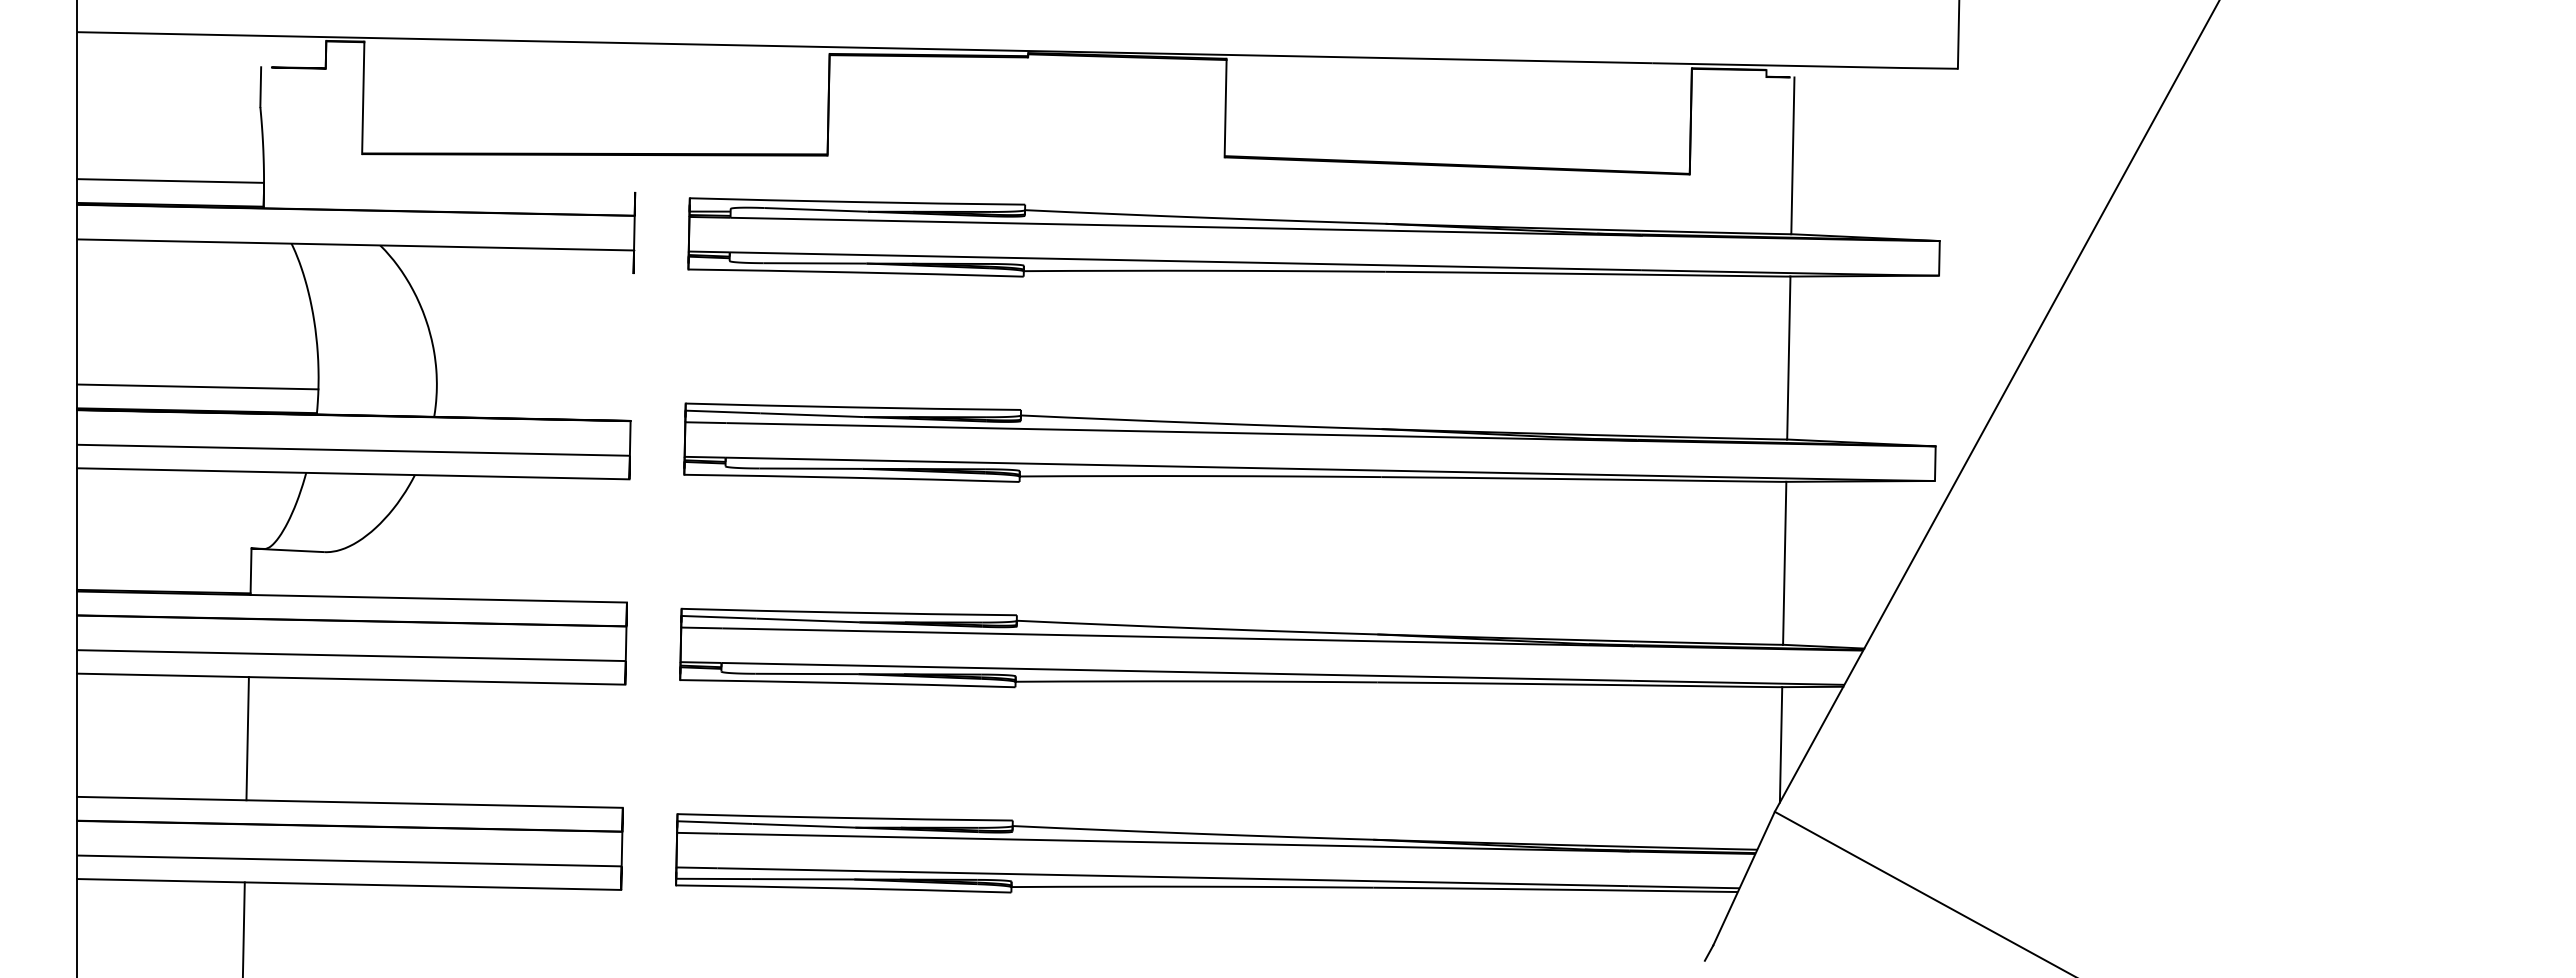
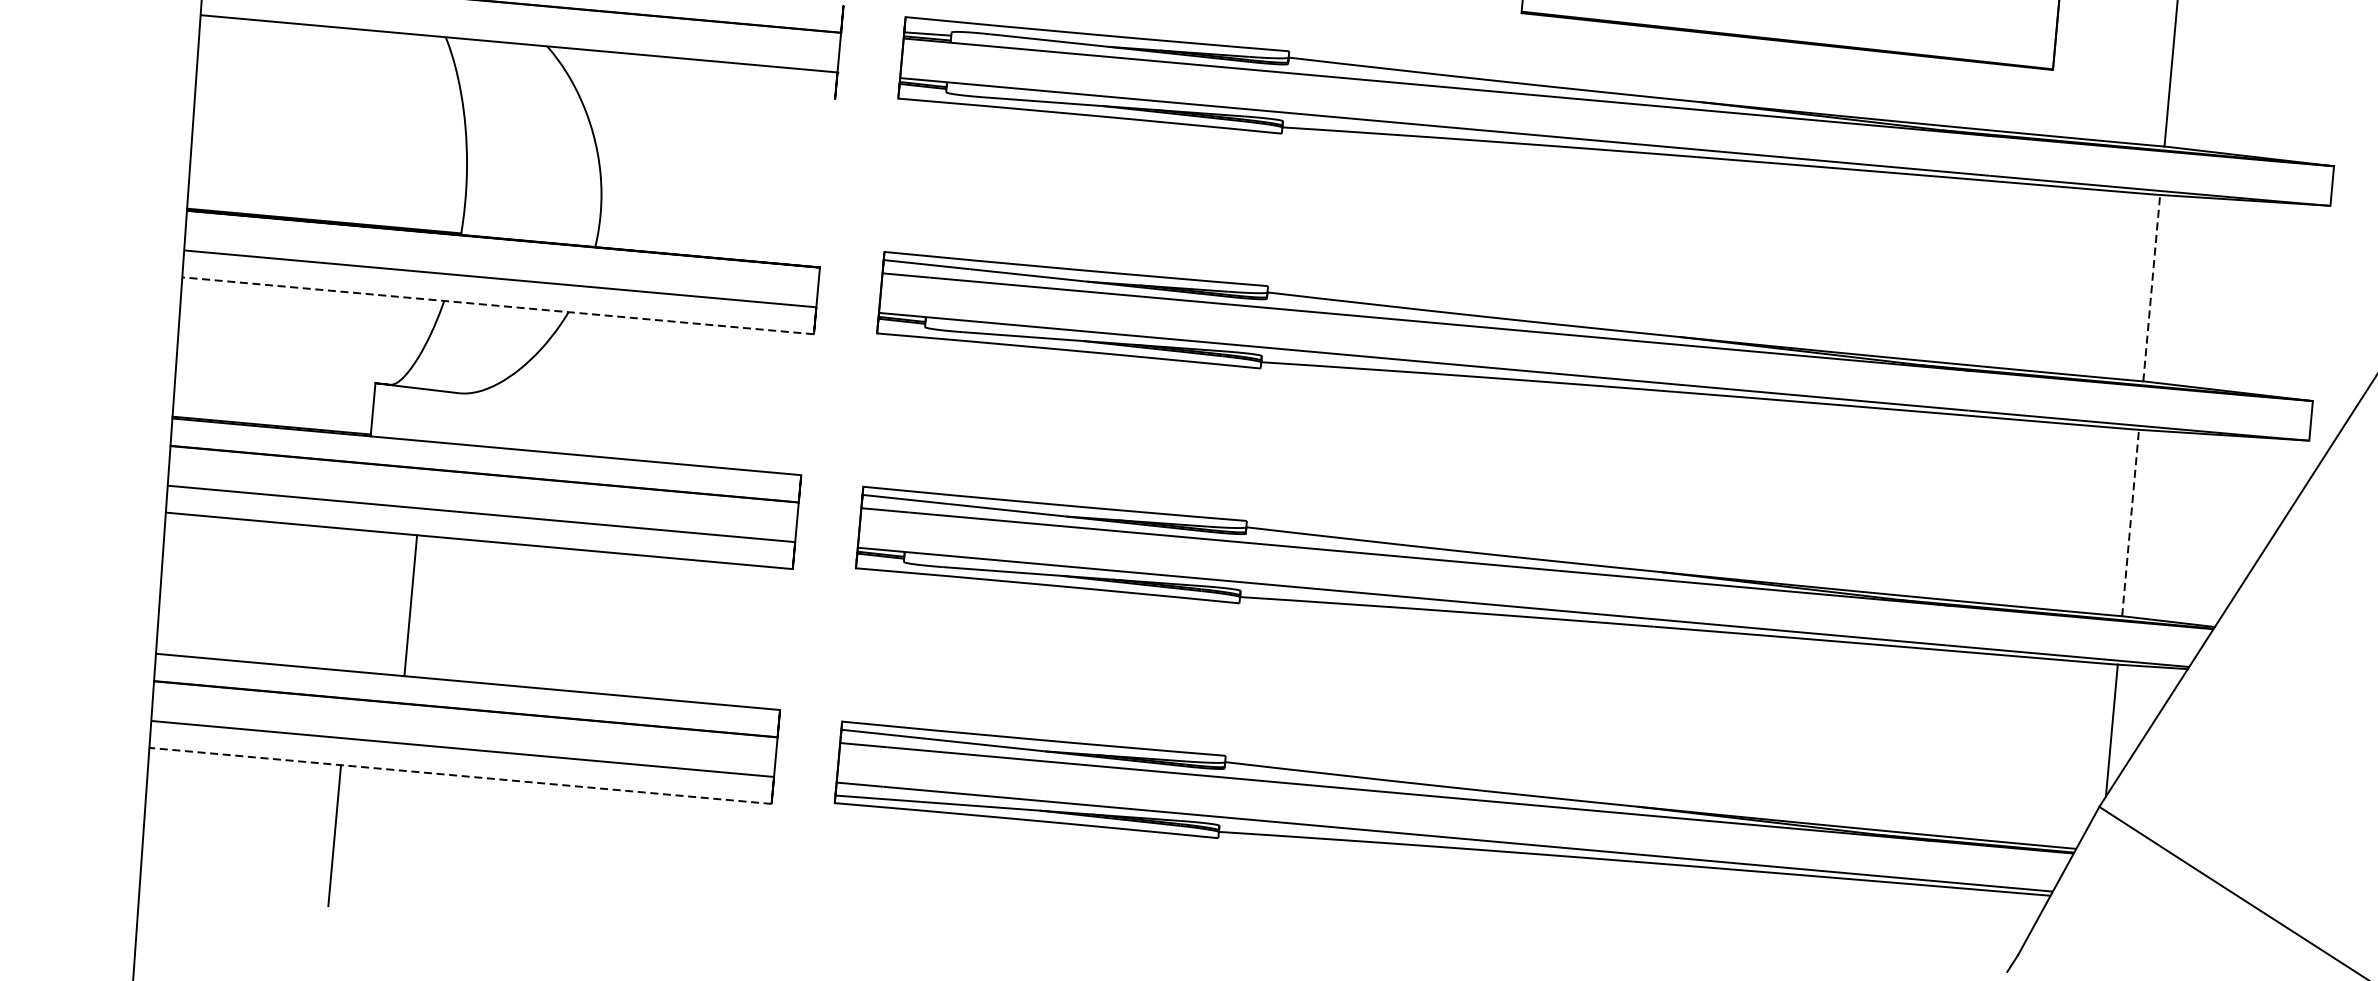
line: (1788, 357) -> (2151, 287), solid -> dashed
line: (197, 386) -> (326, 193), removed
line: (352, 473) -> (497, 305), solid -> dashed
line: (1784, 562) -> (2130, 522), solid -> dashed
line: (247, 738) -> (410, 605), moved
line: (348, 884) -> (459, 775), solid -> dashed

